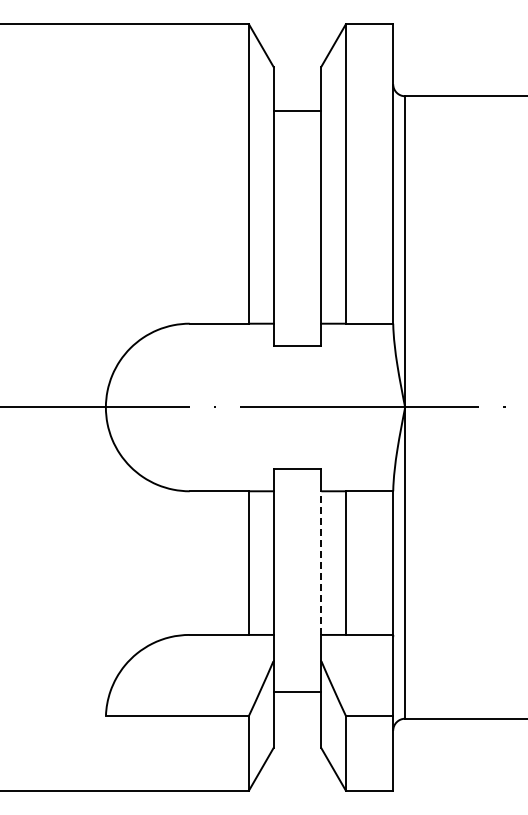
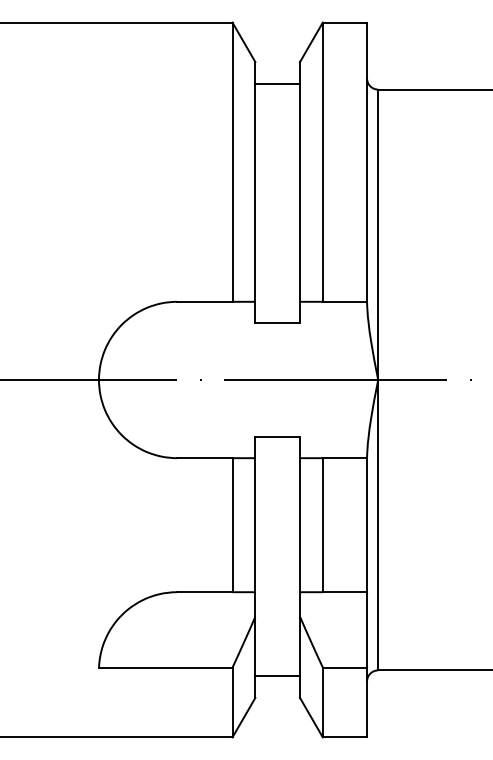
line: (297, 111) -> (277, 84), moved
line: (321, 563) -> (300, 525), dashed -> solid
line: (297, 691) -> (277, 675), moved

